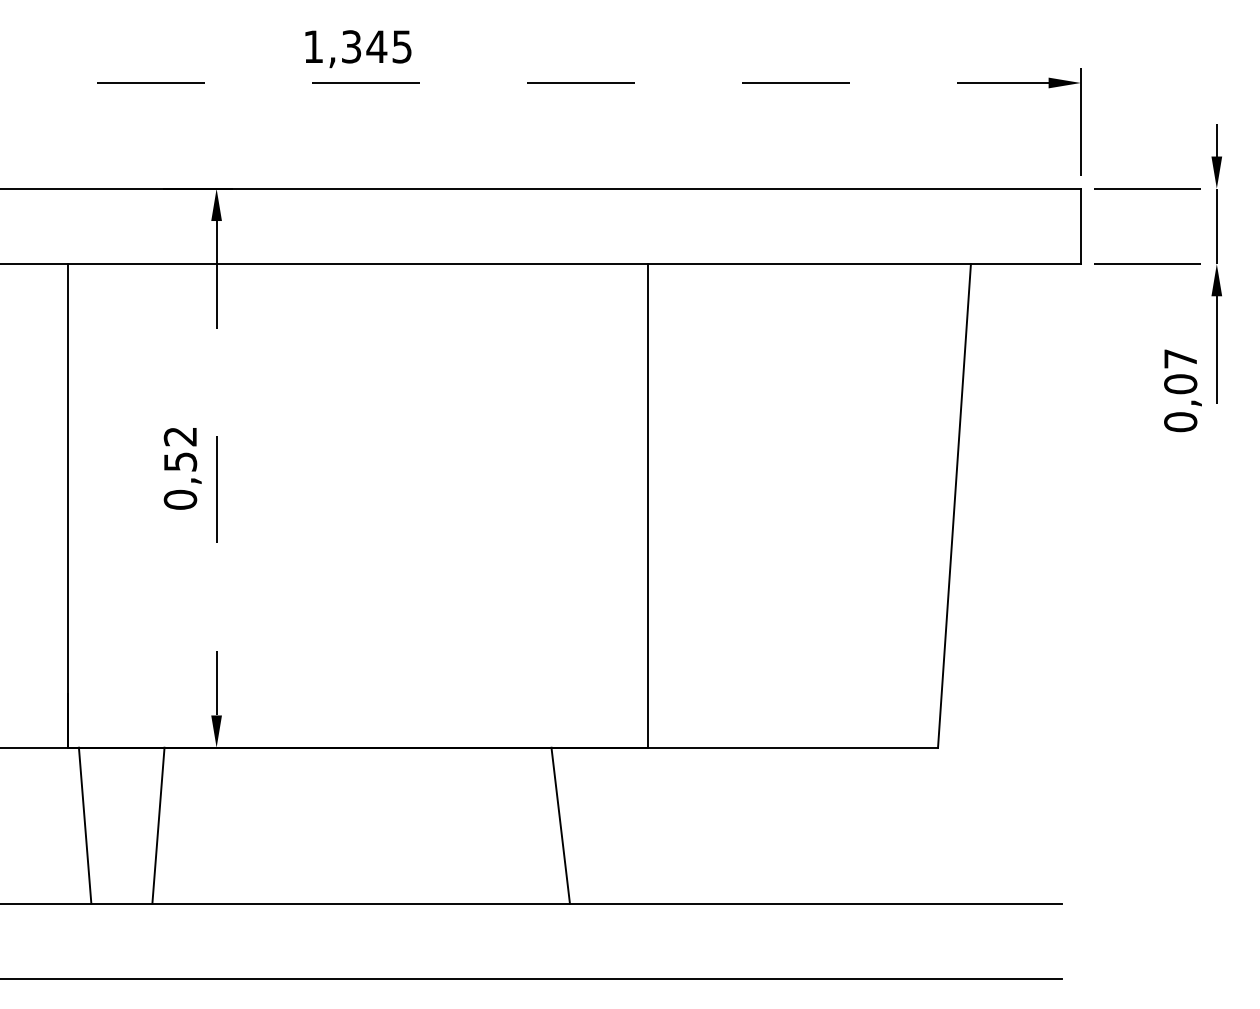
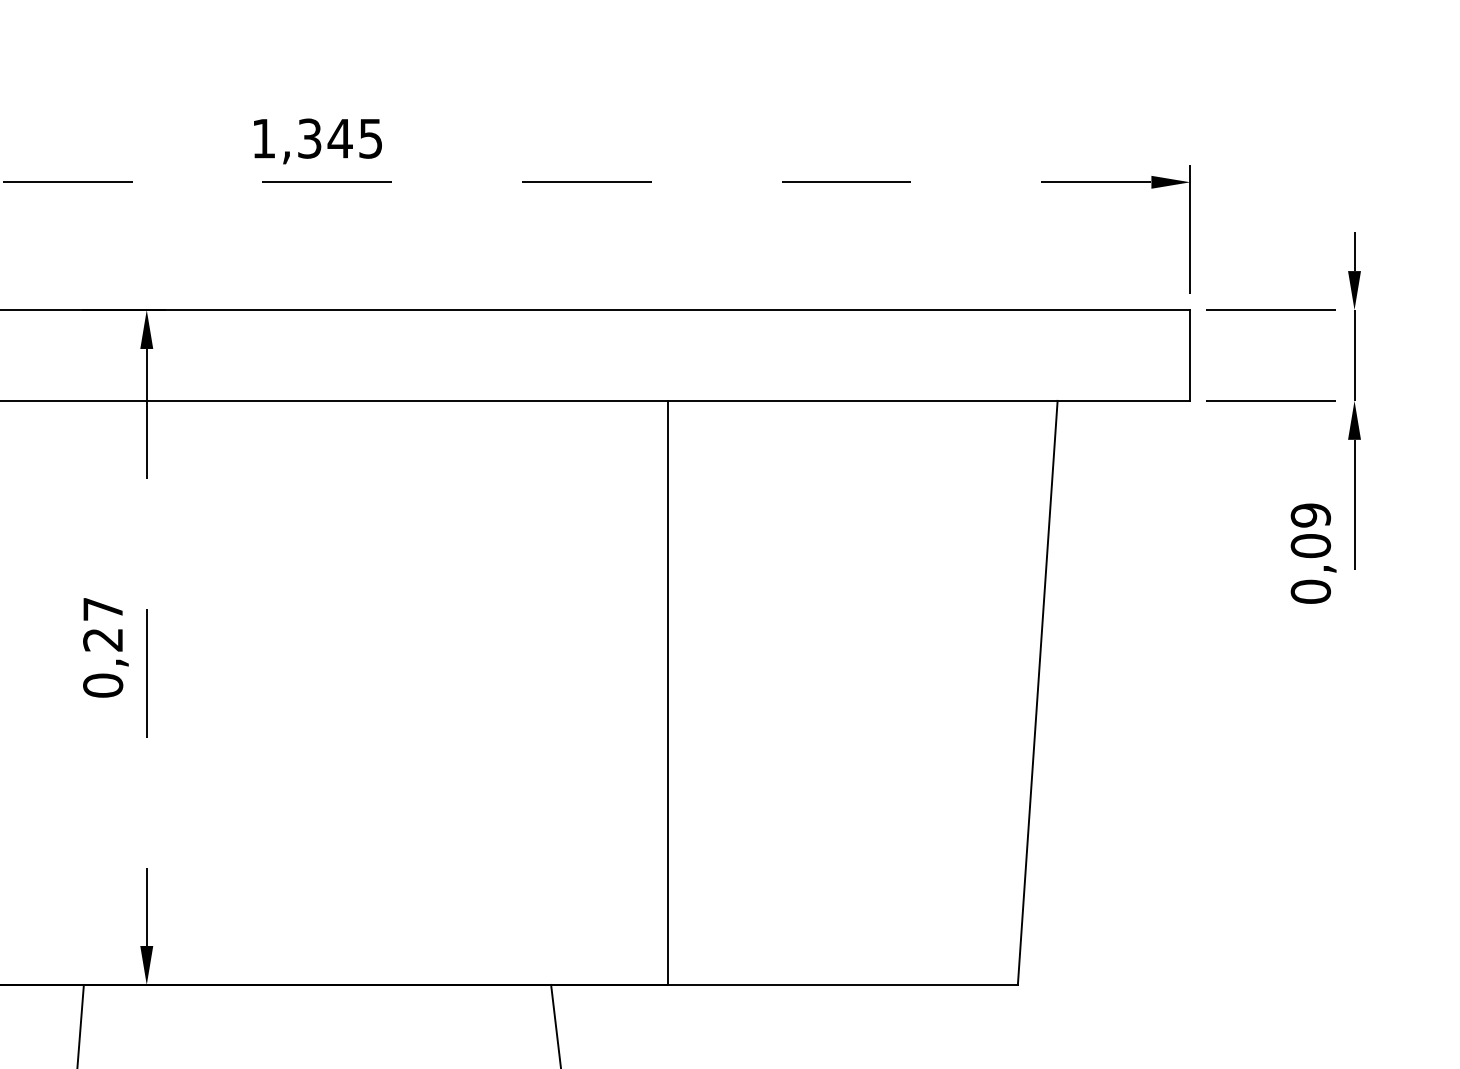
text: (1180, 358) -> (1310, 514), 0,07 -> 0,09
text: (180, 449) -> (103, 624), 0,52 -> 0,27

